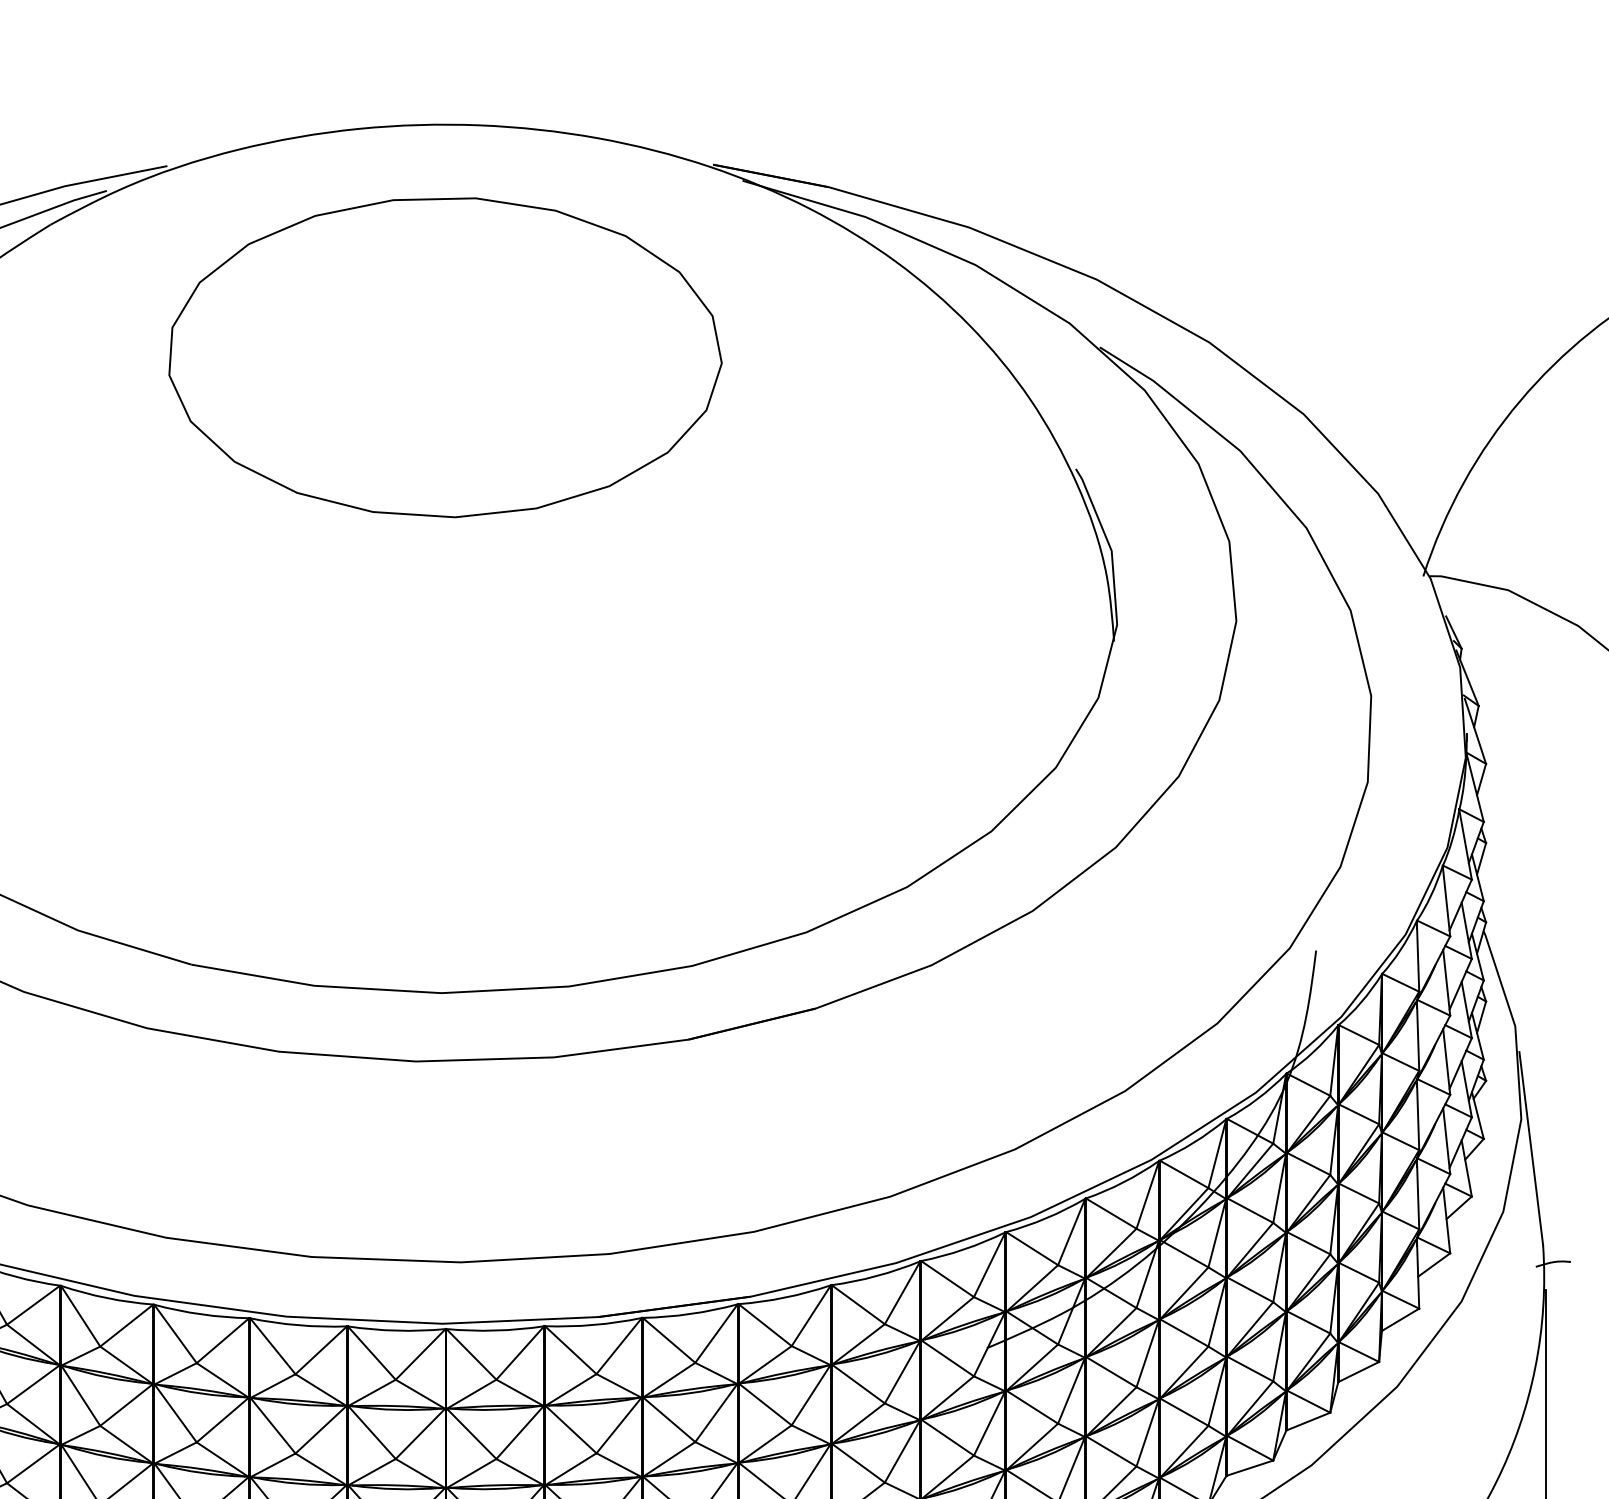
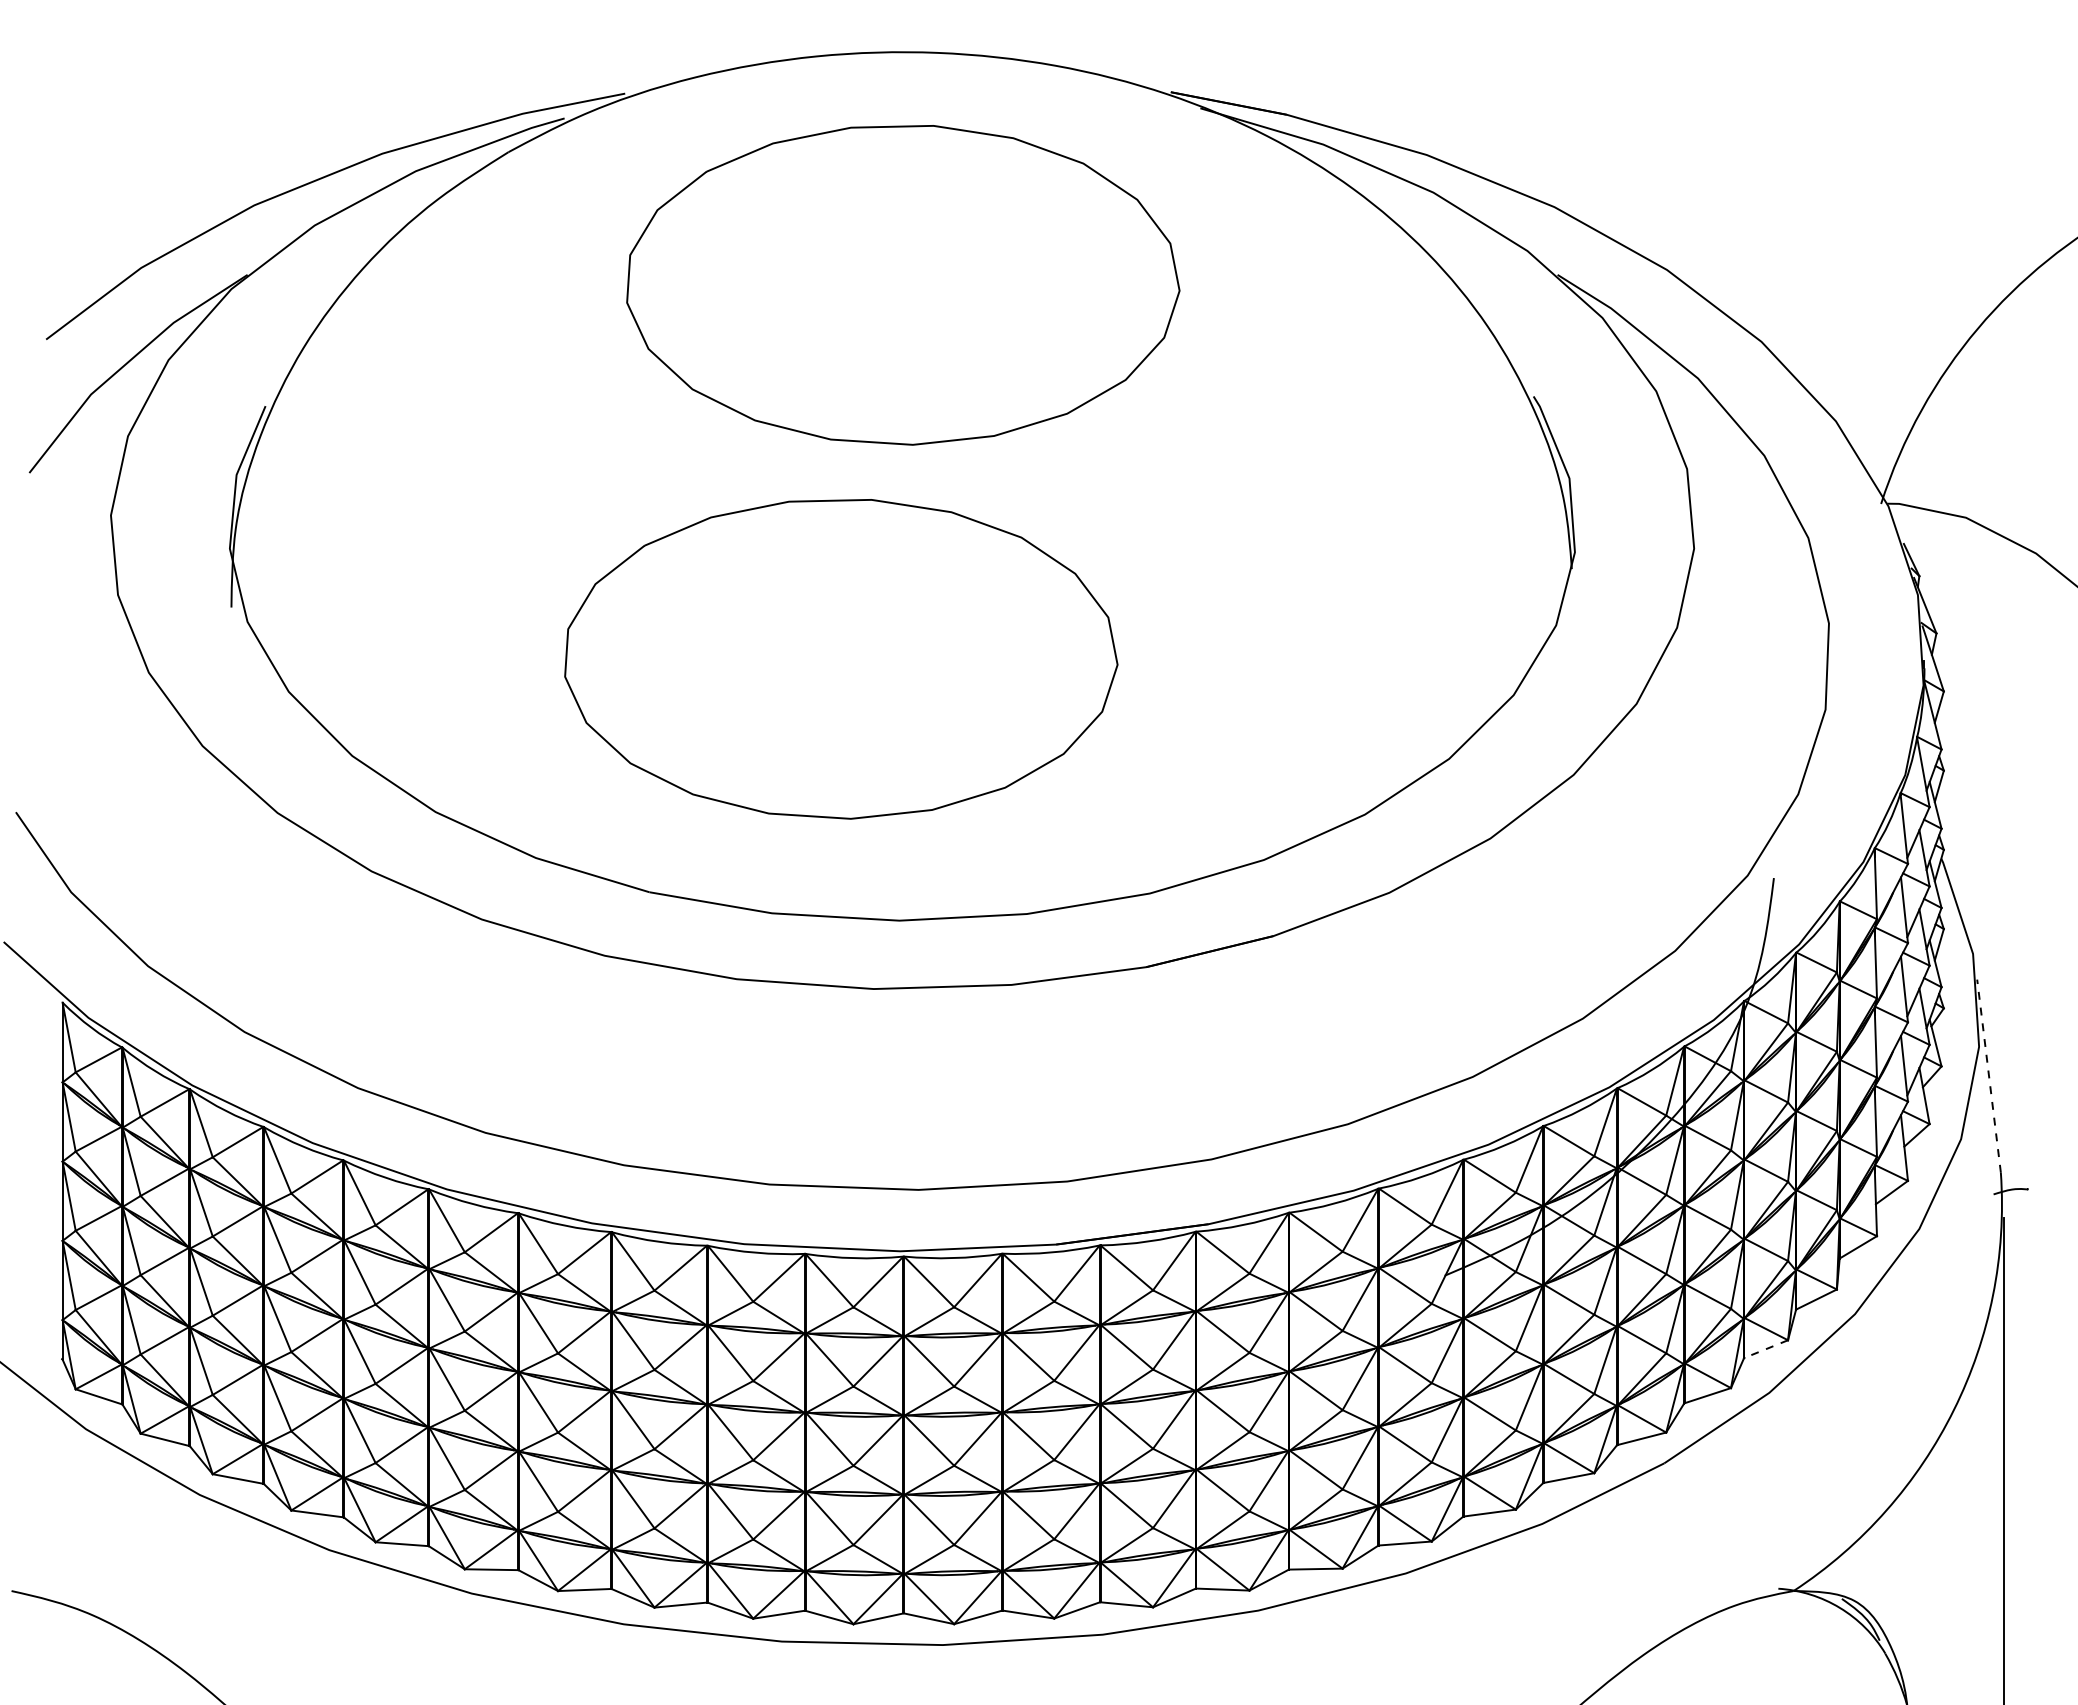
part: (383, 731) -> (841, 659), added
line: (1530, 1147) -> (1988, 1075), solid -> dashed
line: (1308, 1421) -> (1766, 1349), solid -> dashed

